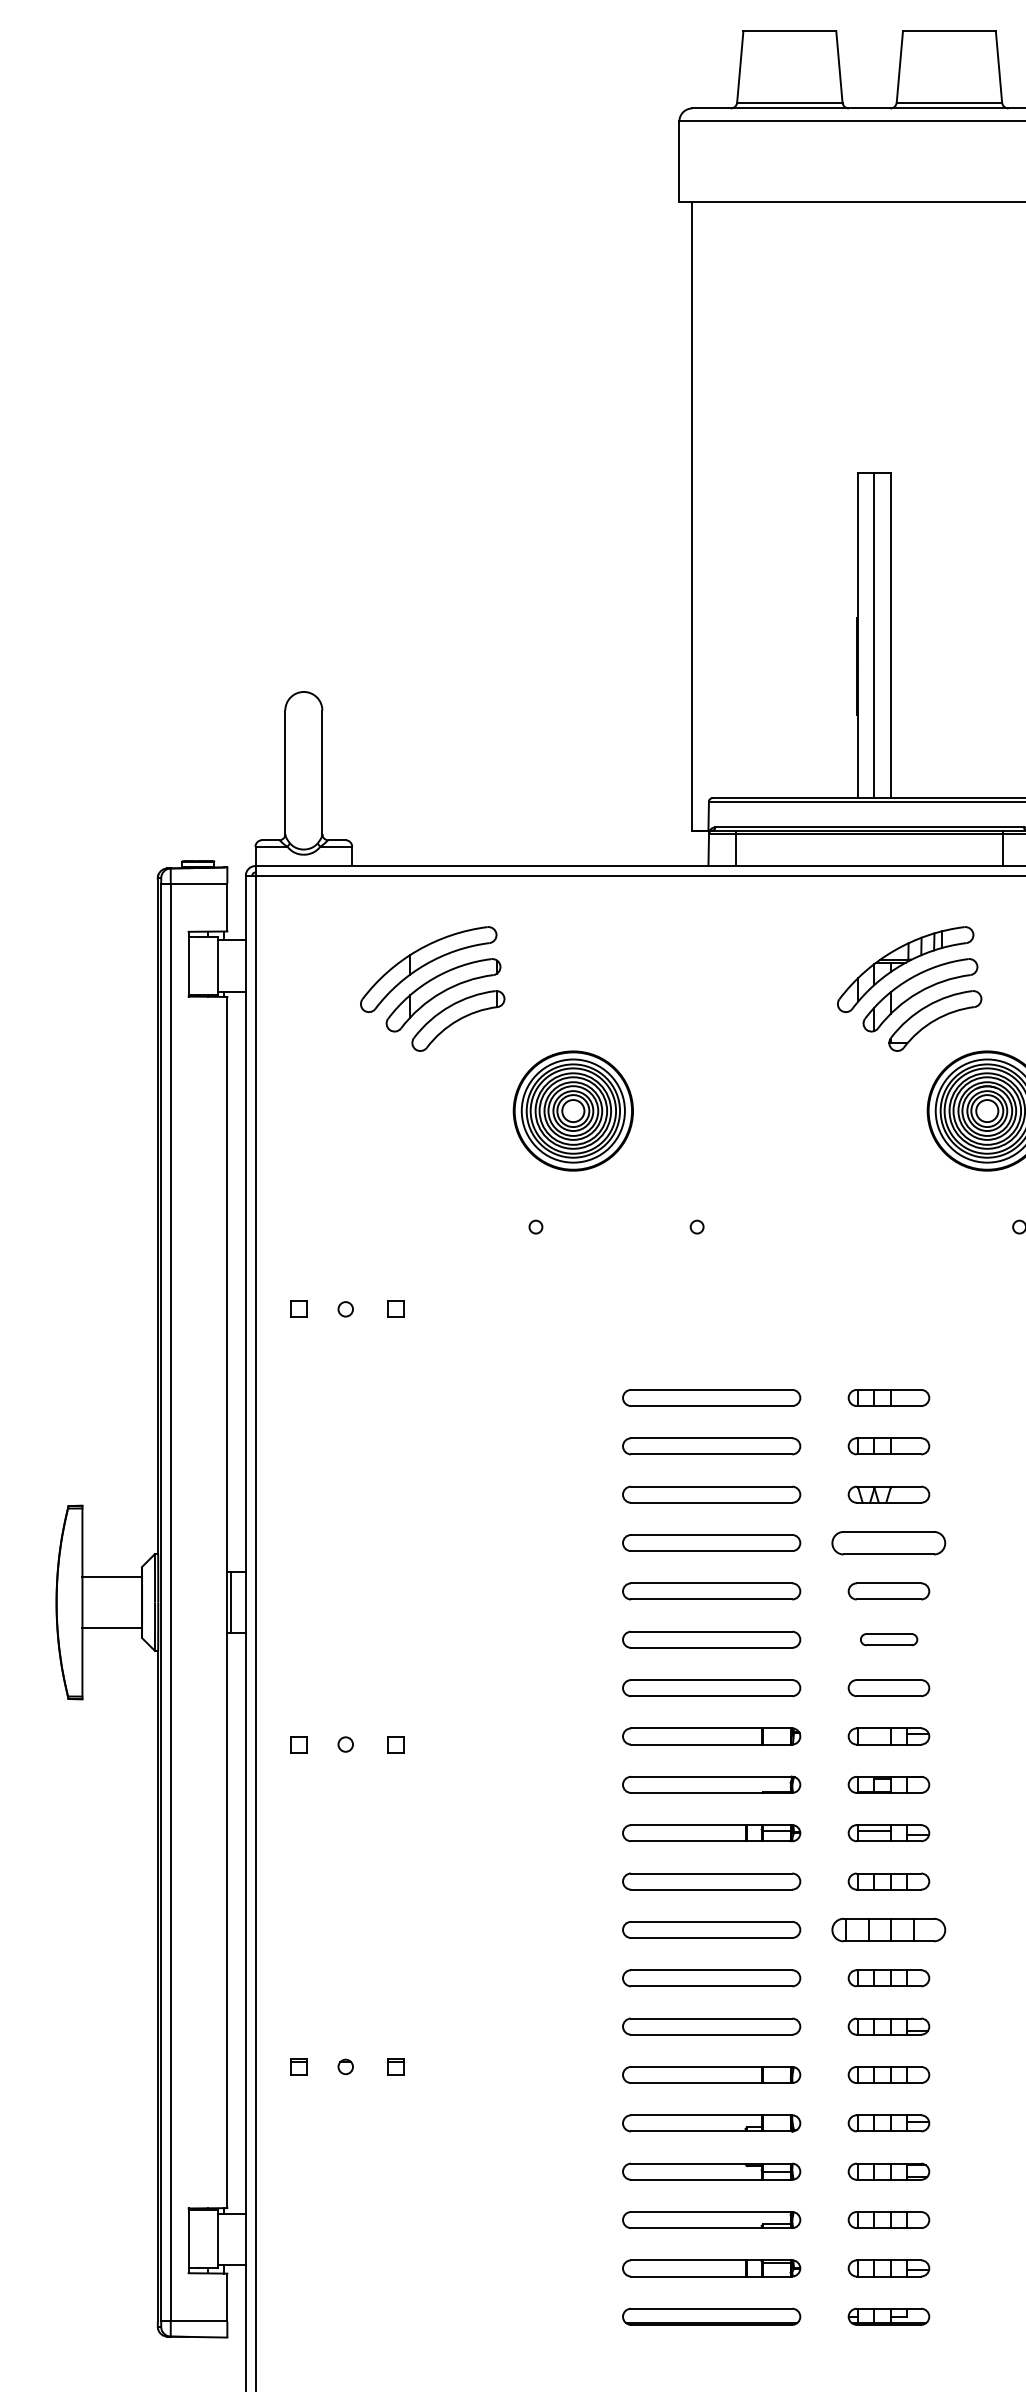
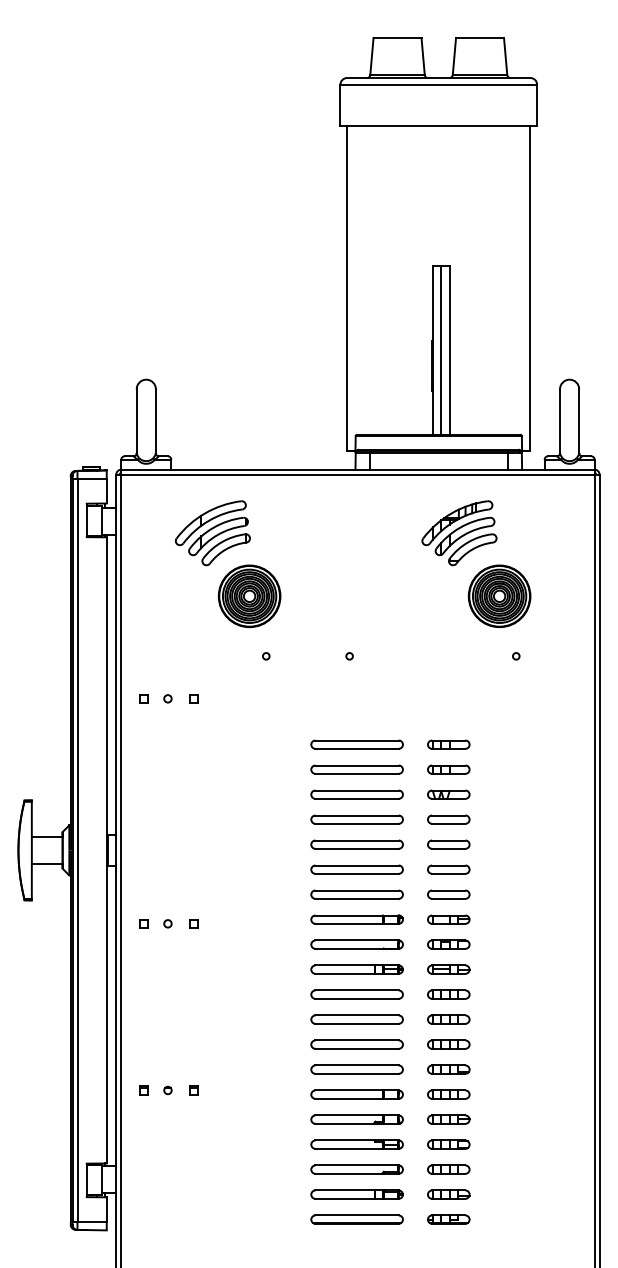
part: (573, 1111) -> (249, 596), moved
part: (888, 1542) -> (448, 819), size x0.71
part: (888, 1639) -> (448, 869), size x1.43
part: (888, 1929) -> (448, 1019), size x0.71

